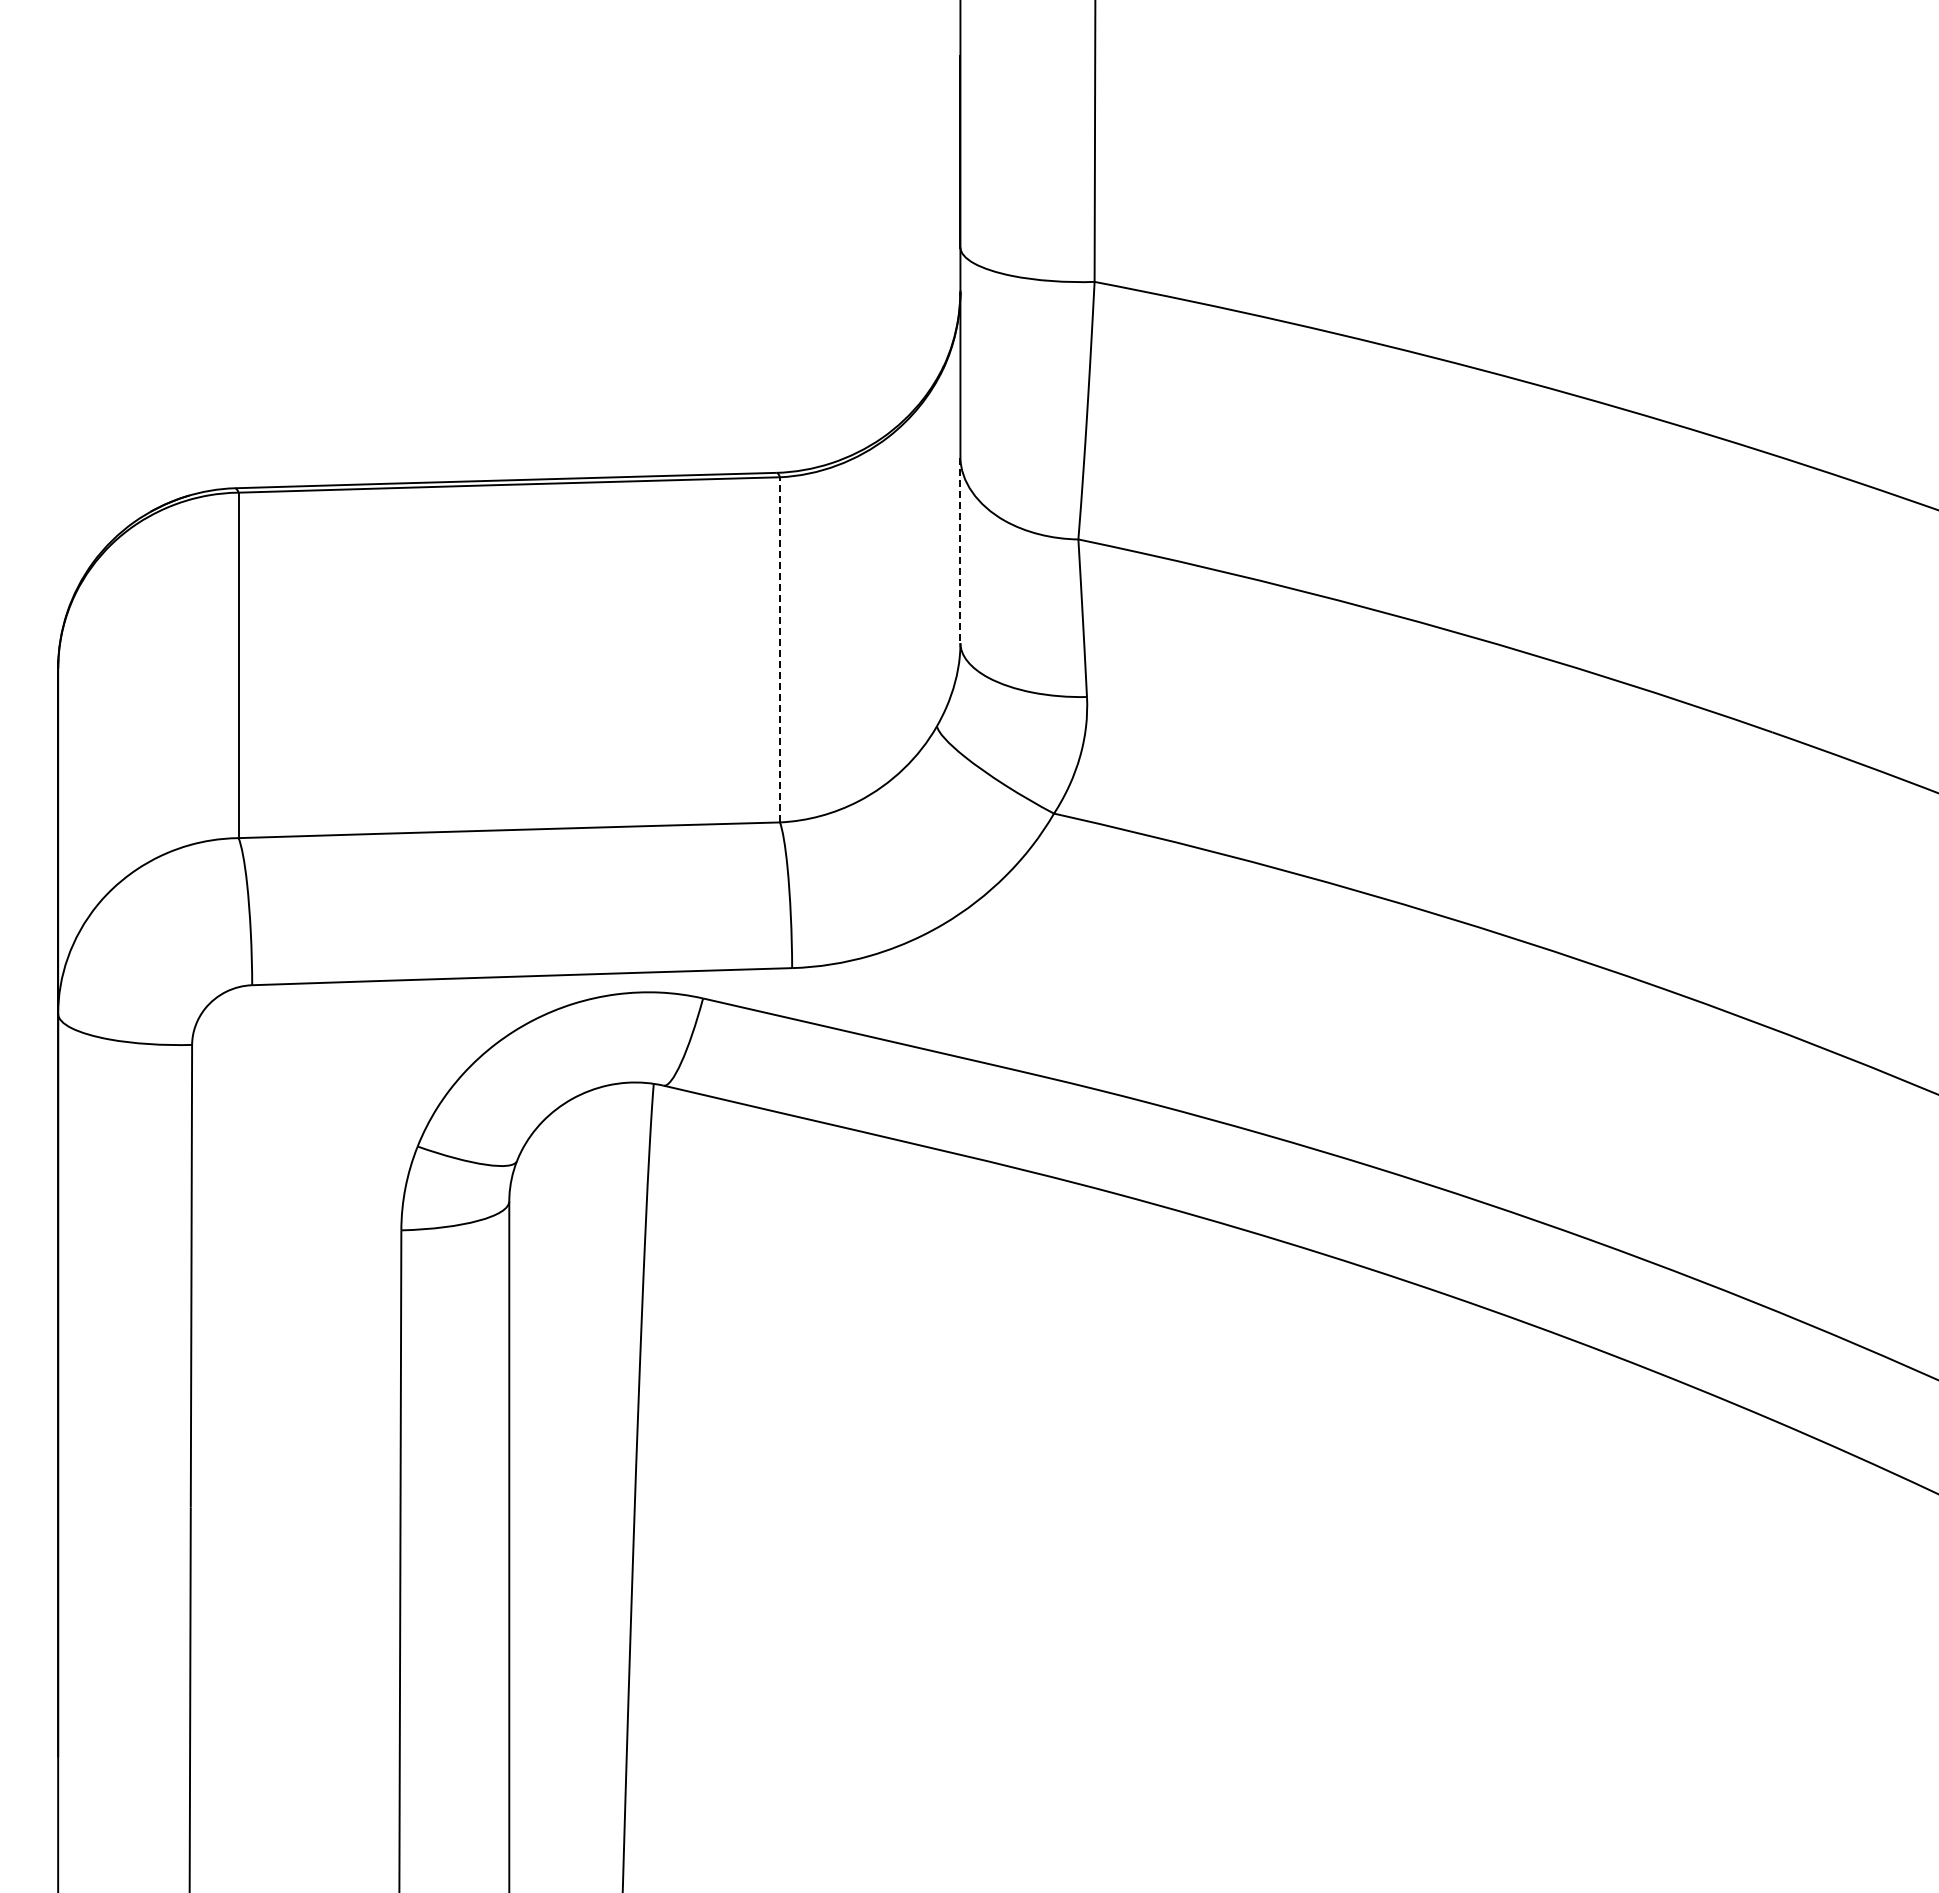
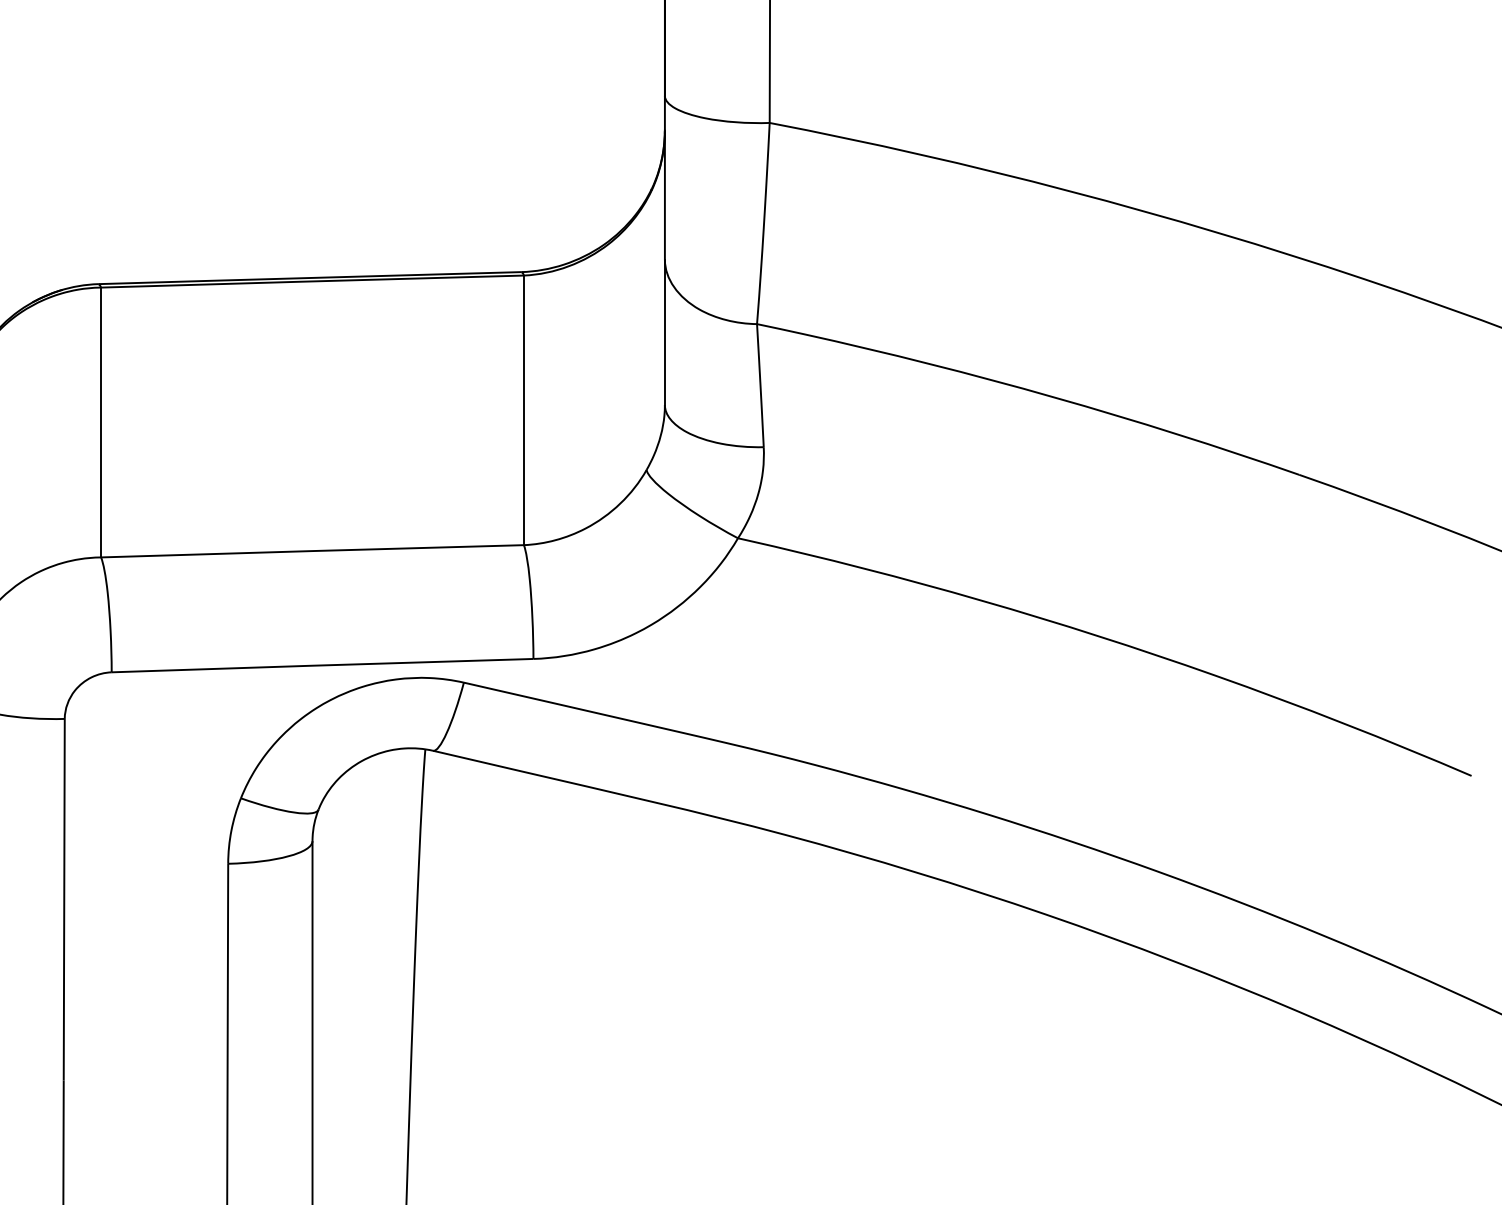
line: (960, 550) -> (664, 332), dashed -> solid
line: (779, 649) -> (523, 410), dashed -> solid

